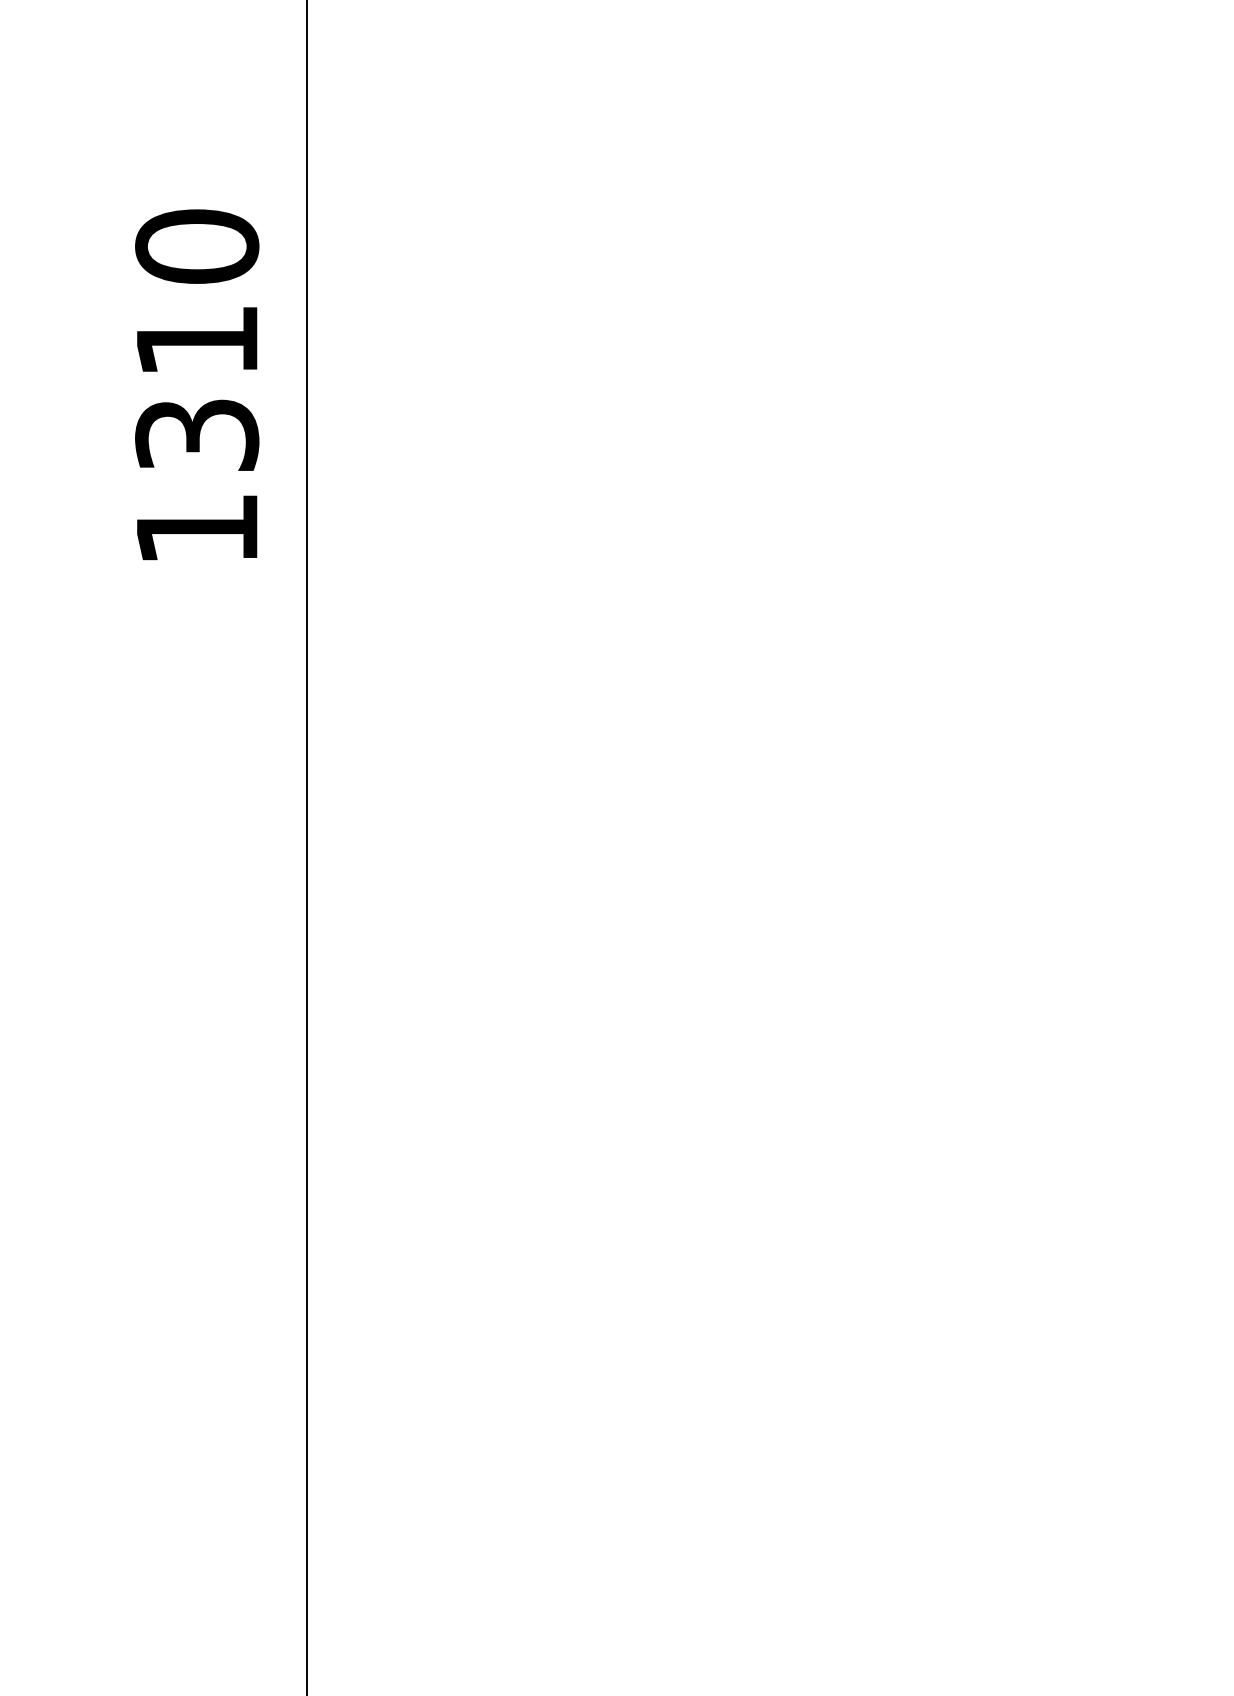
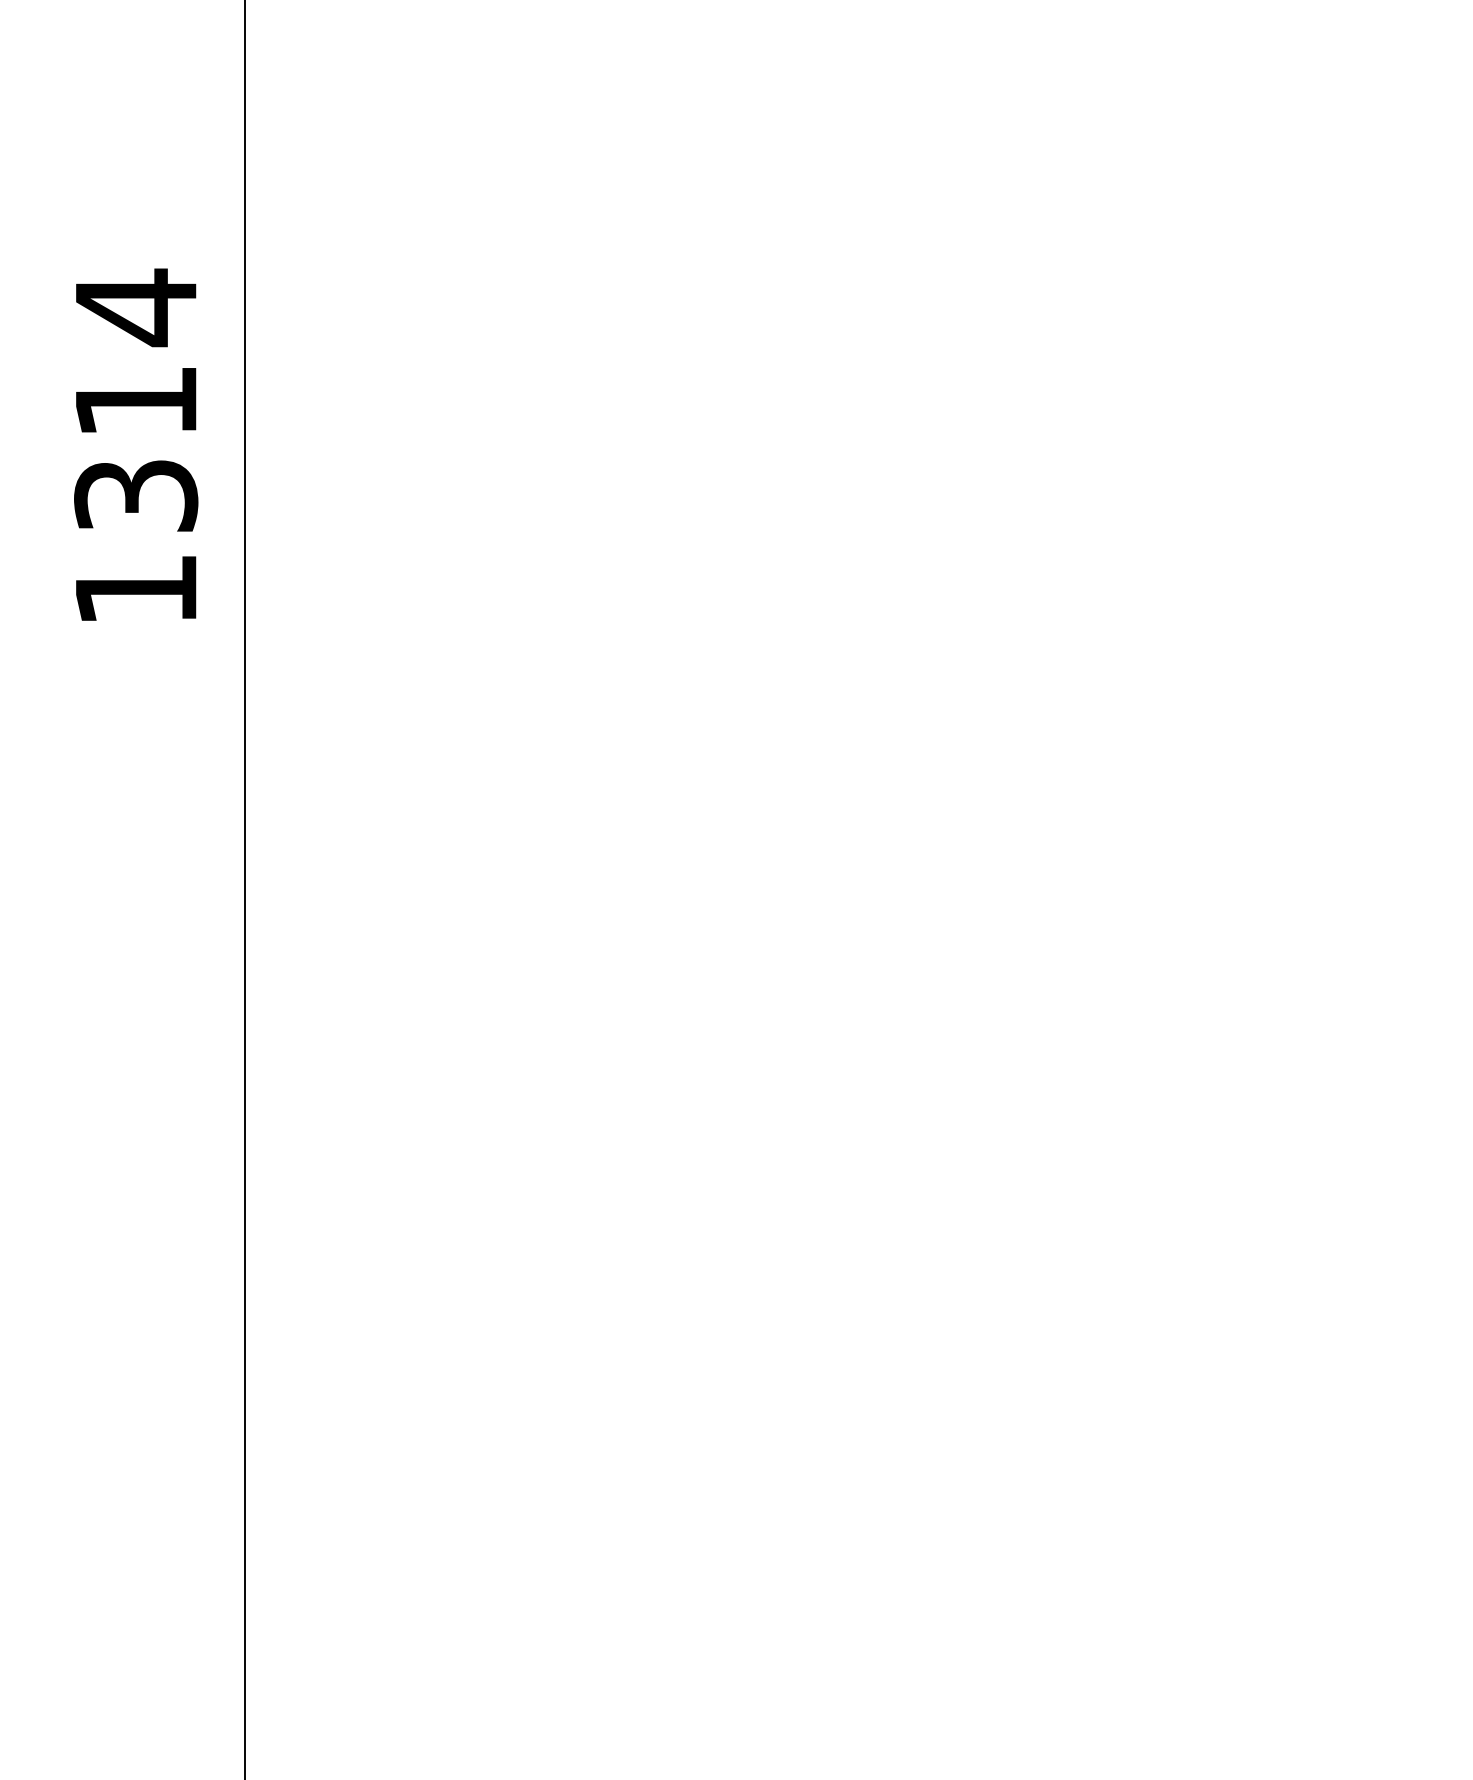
text: (197, 246) -> (136, 307), 1310 -> 1314

